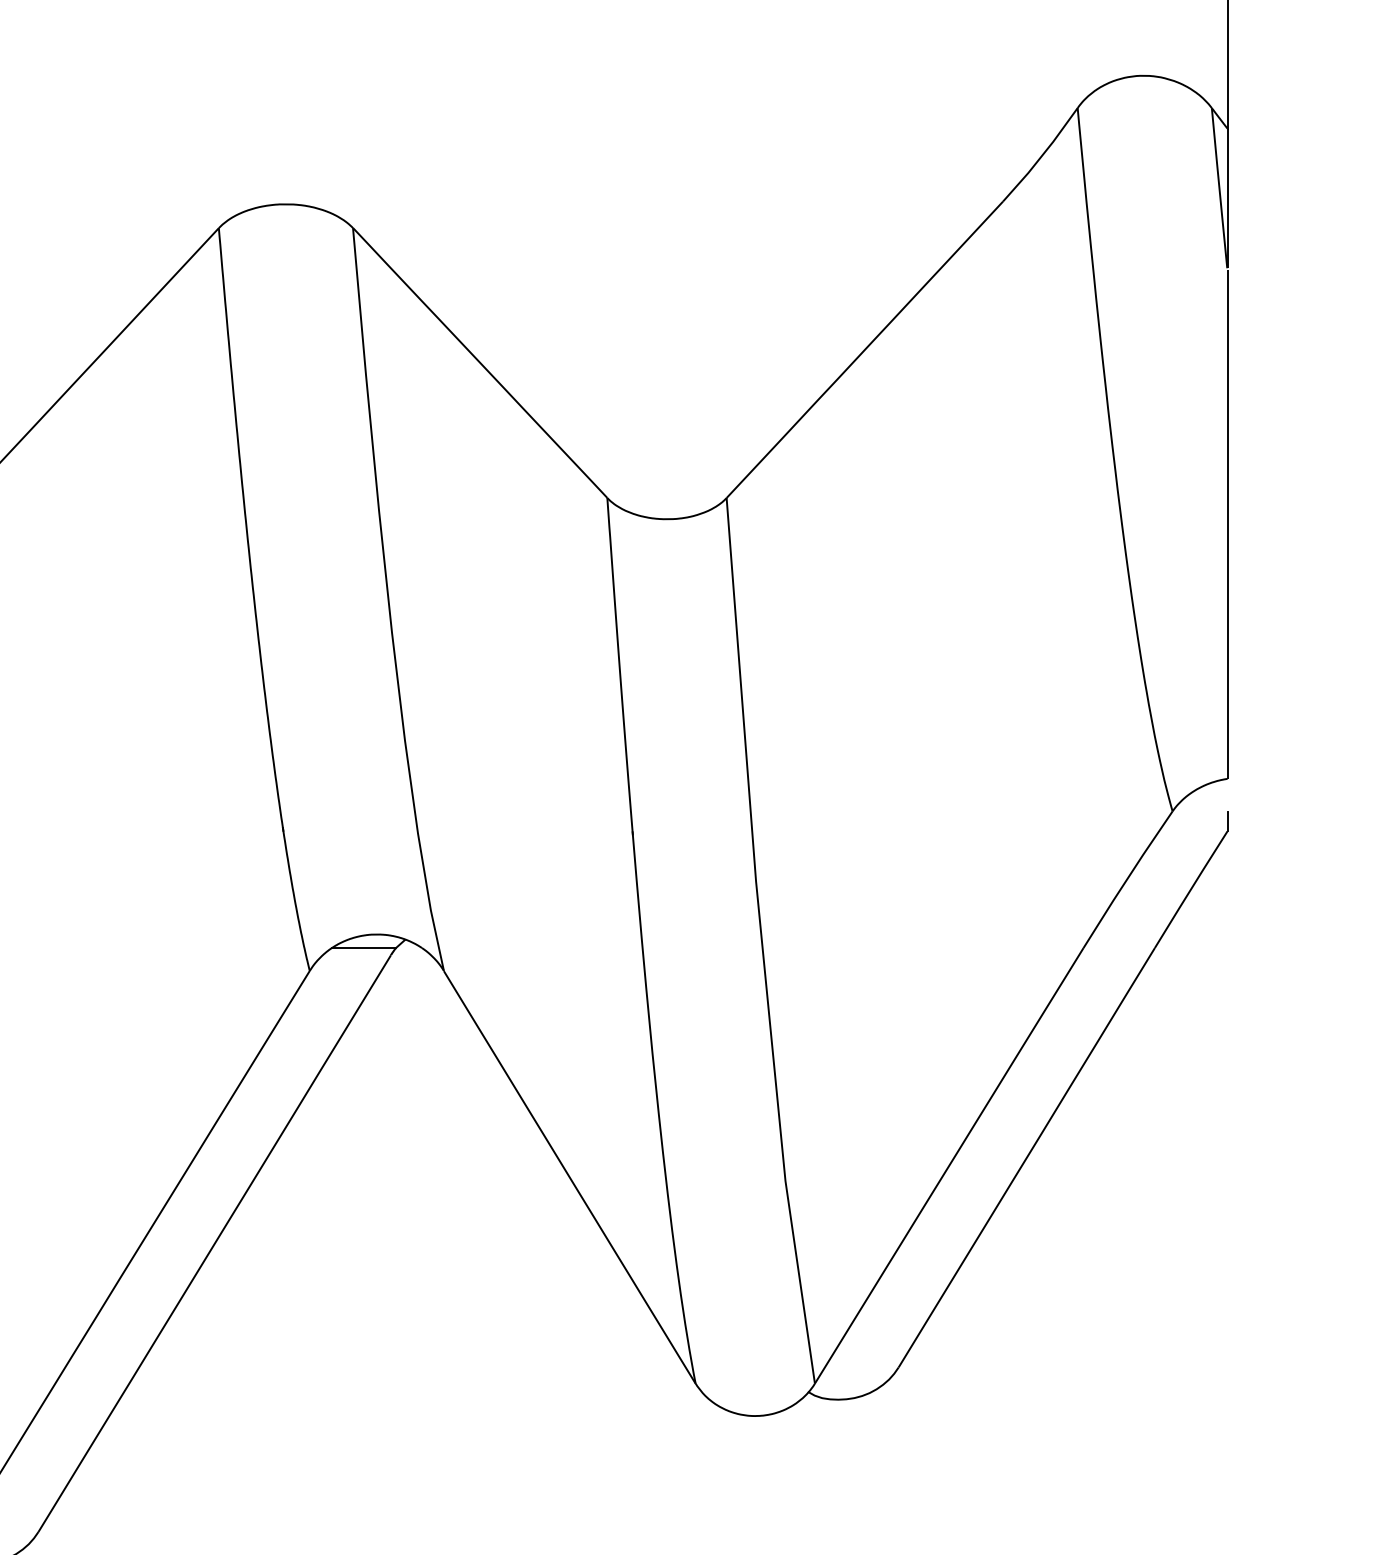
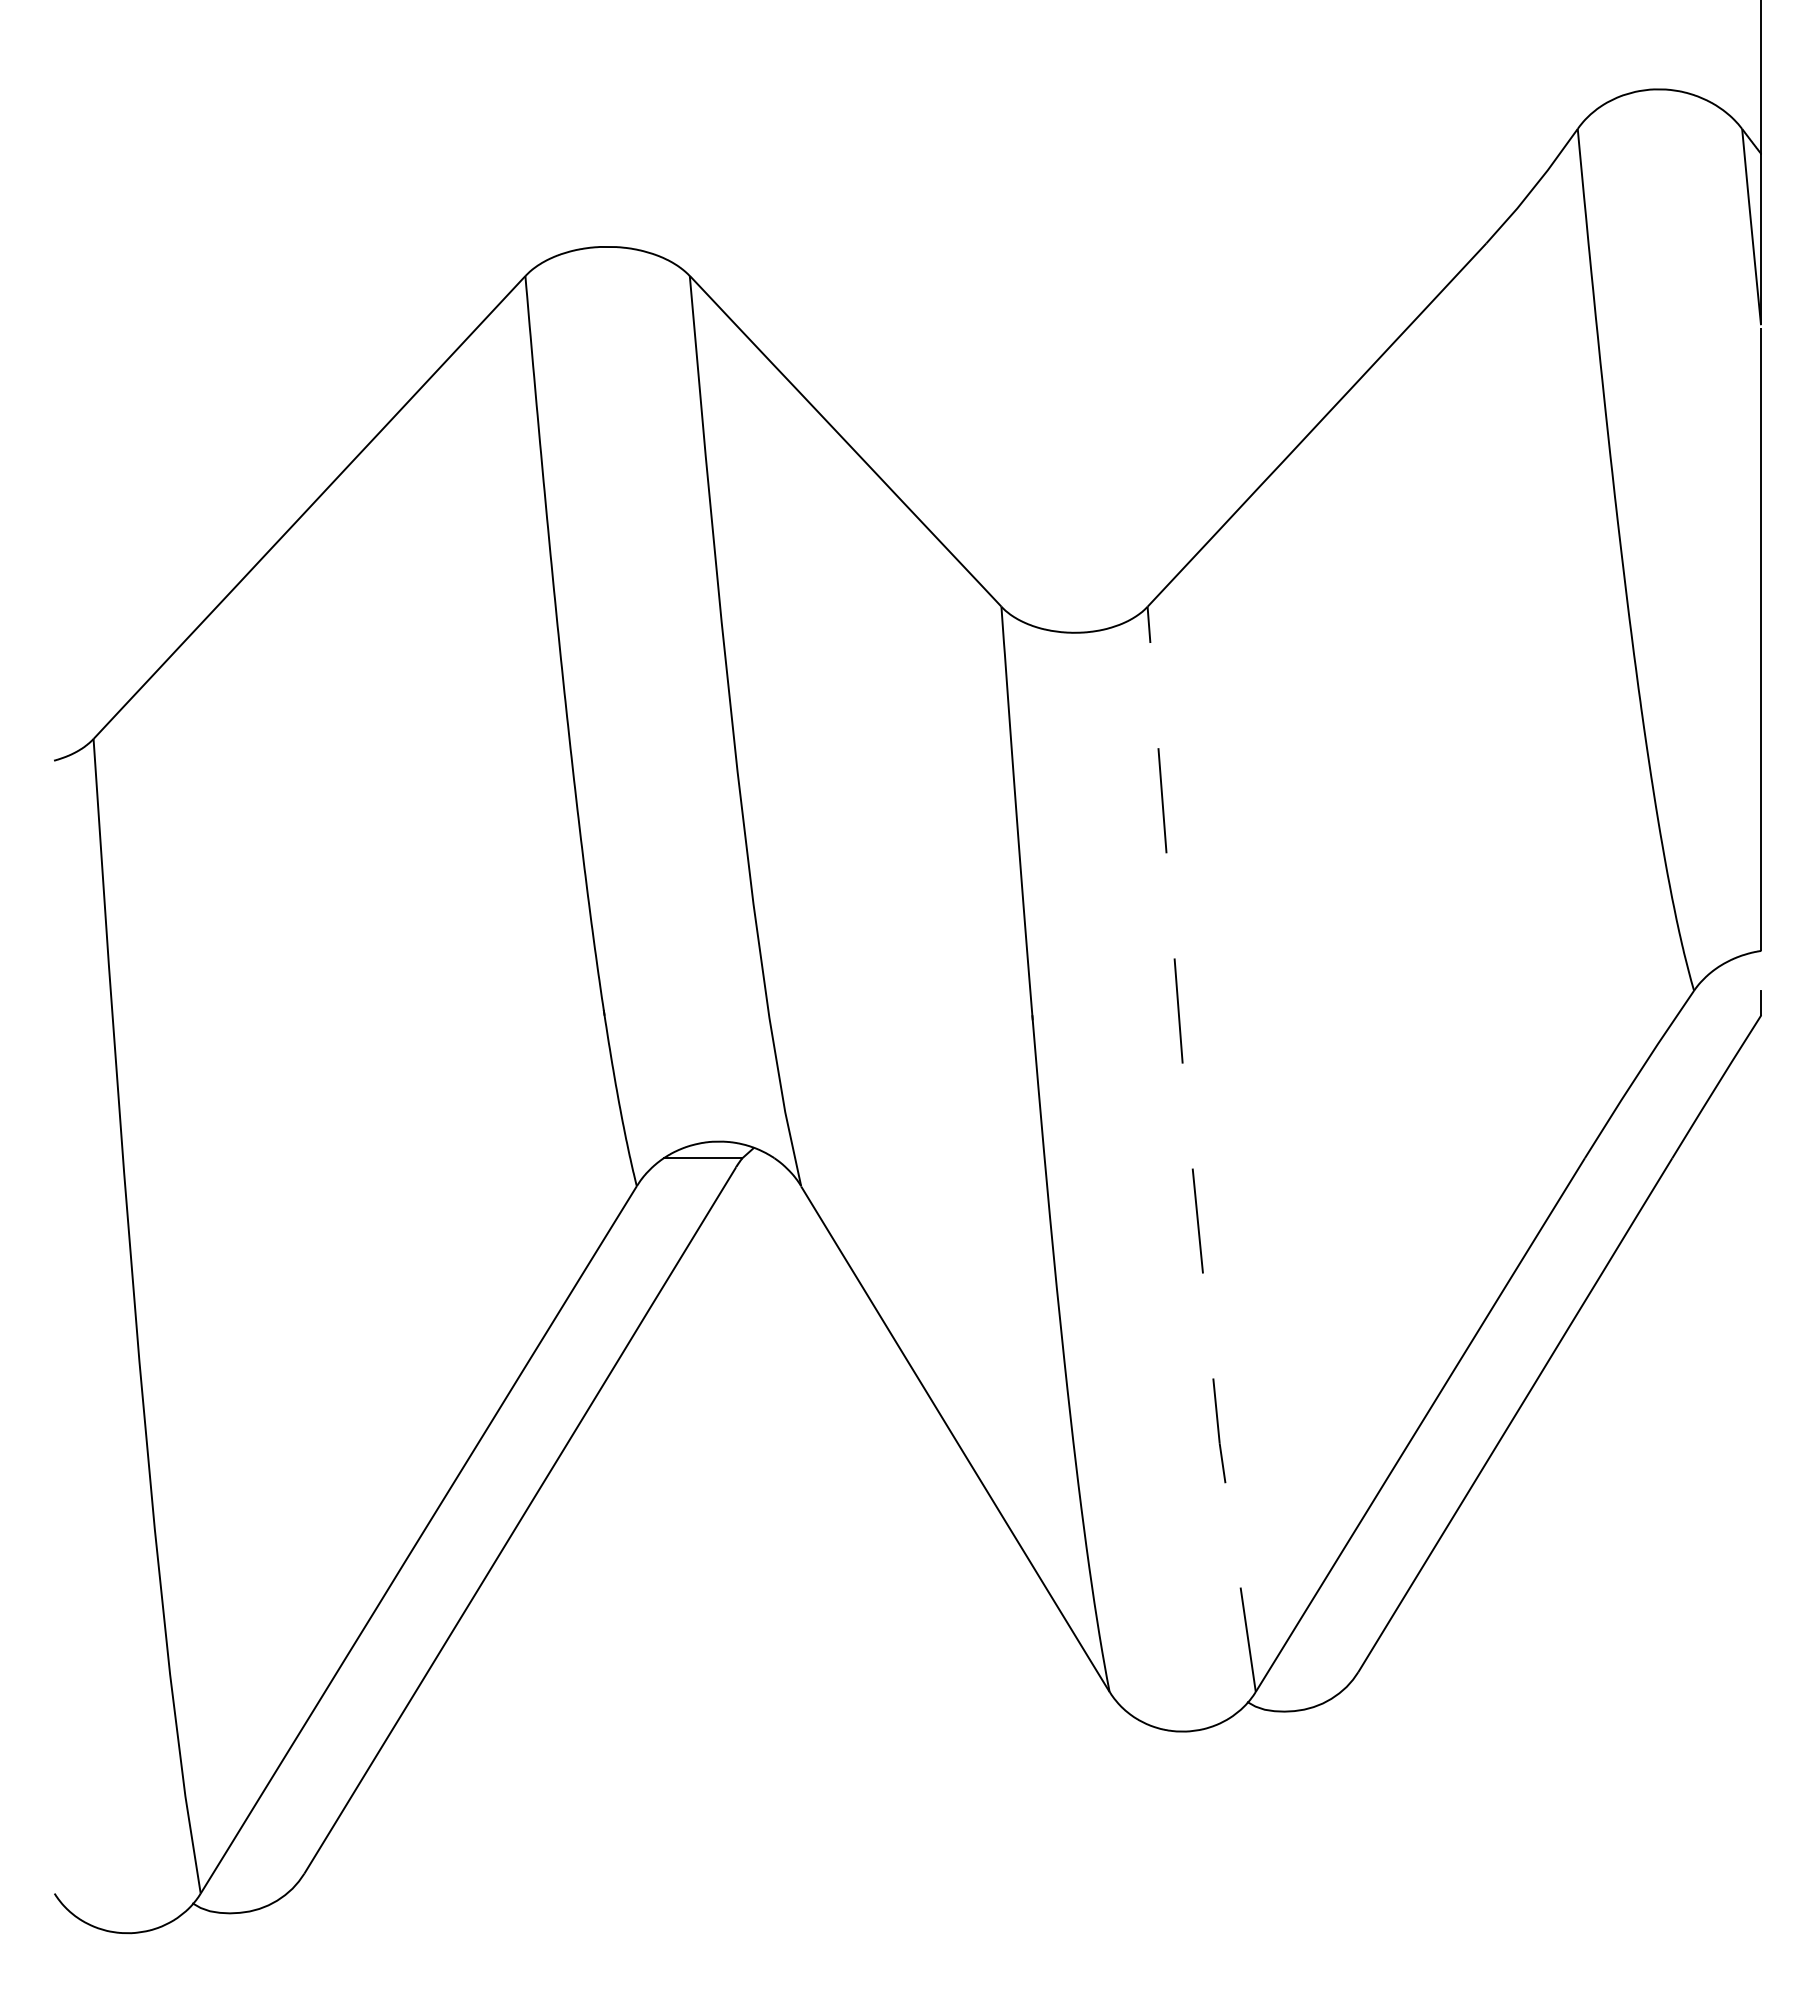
line: (761, 941) -> (1190, 1150), solid -> dashed

